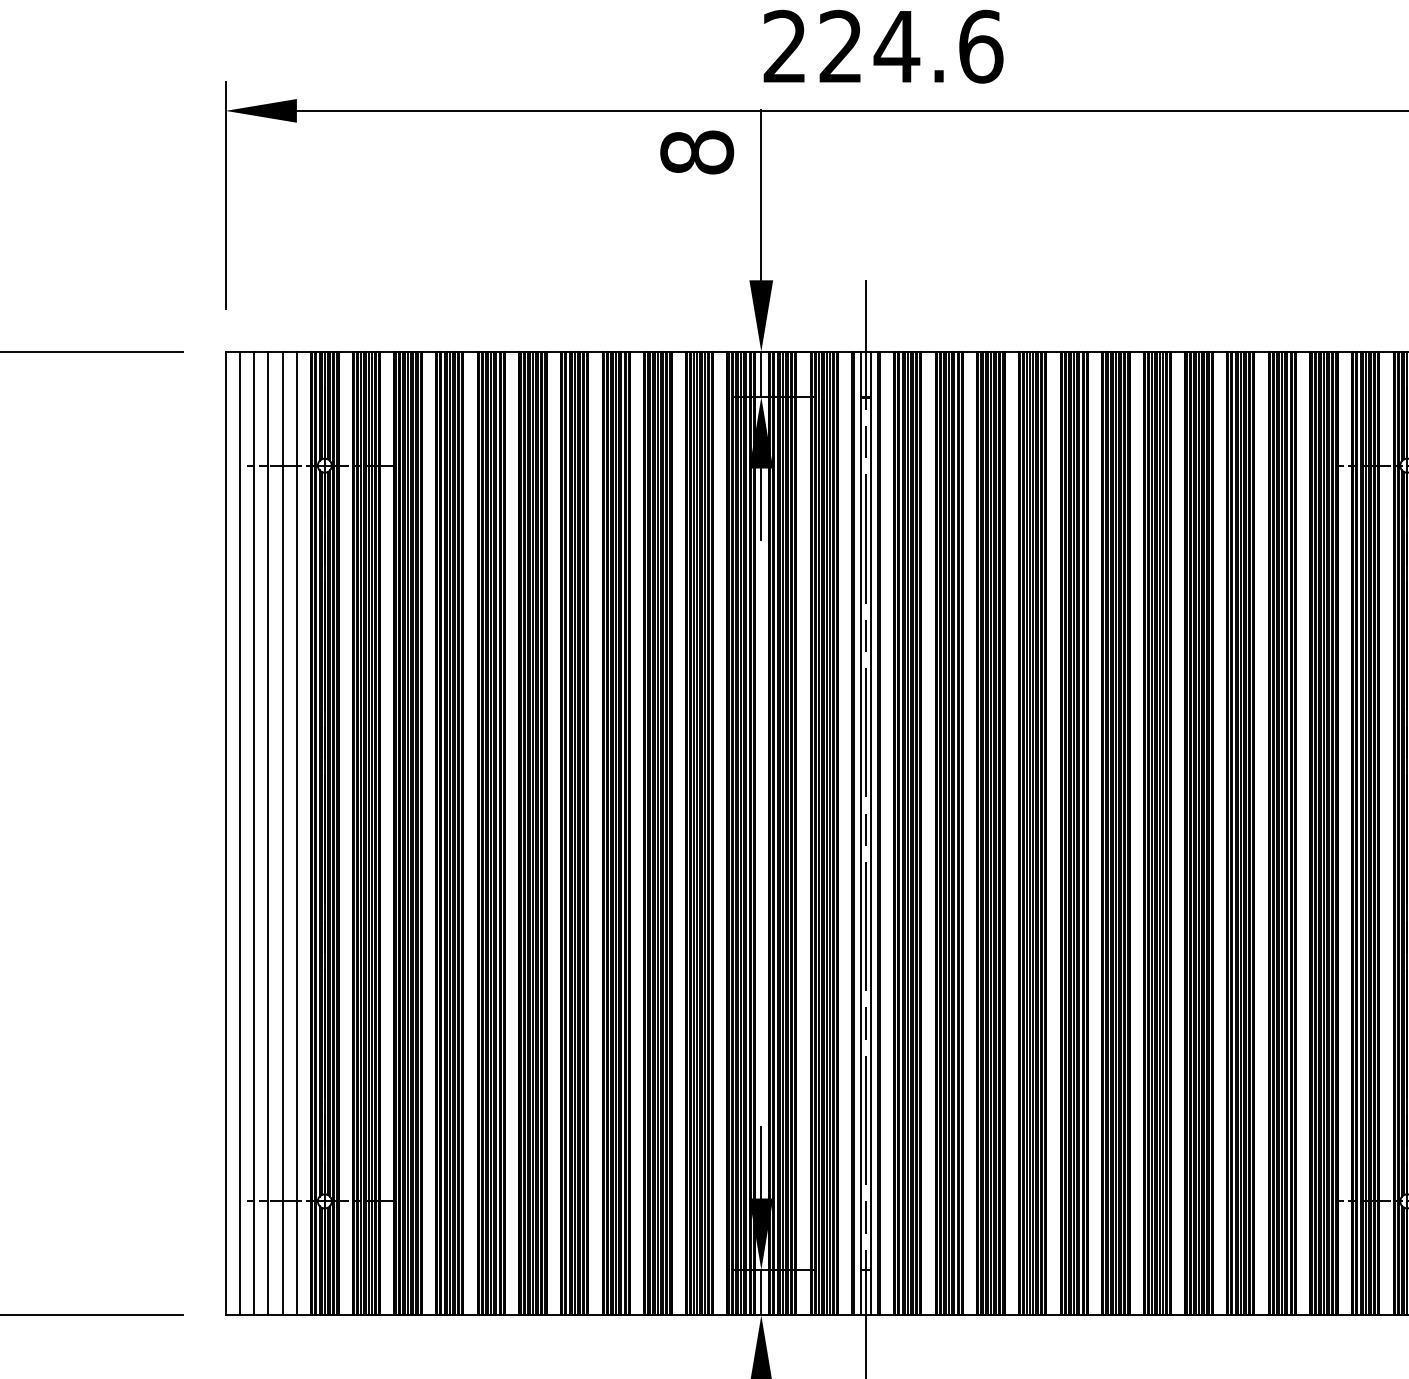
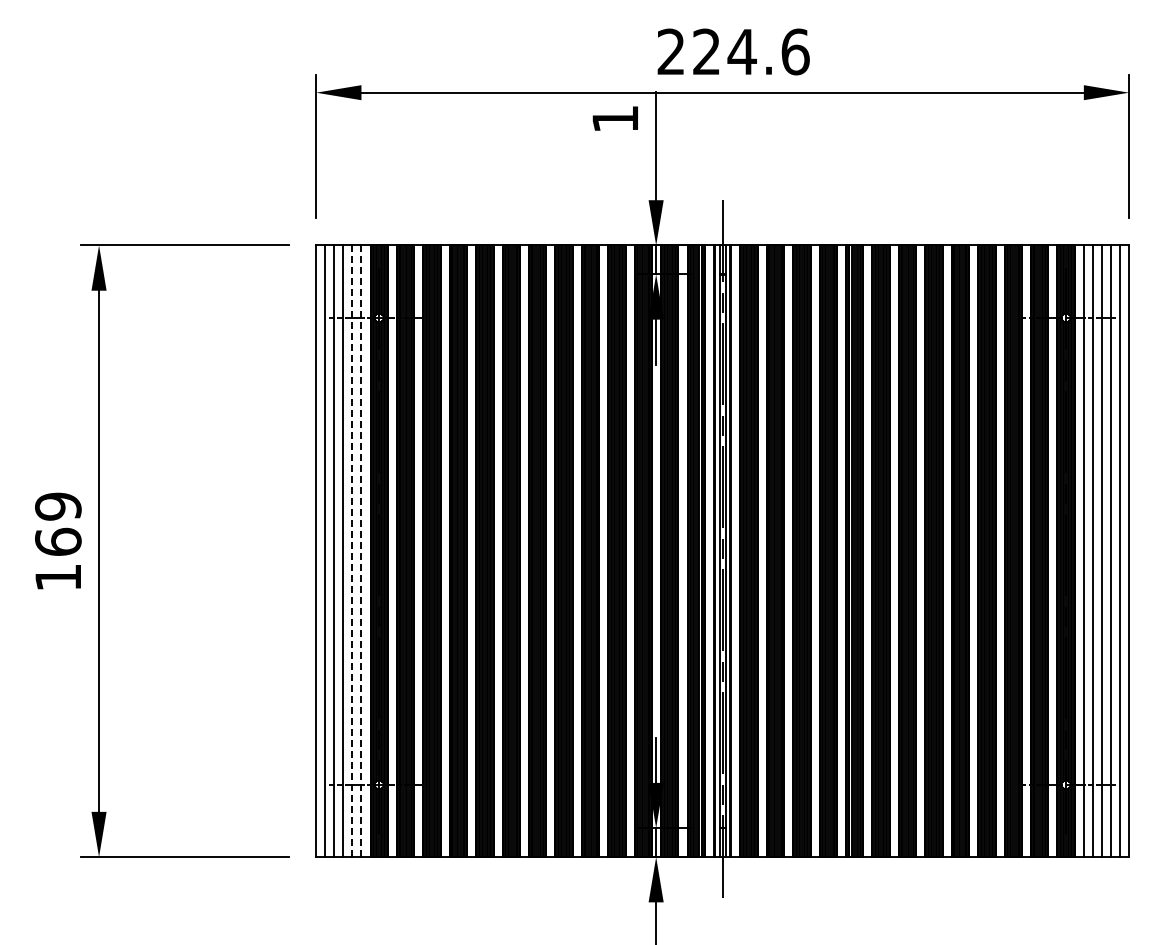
text: (697, 151) -> (615, 118), 8 -> 1
line: (282, 833) -> (352, 551), solid -> dashed
line: (296, 833) -> (361, 551), solid -> dashed

